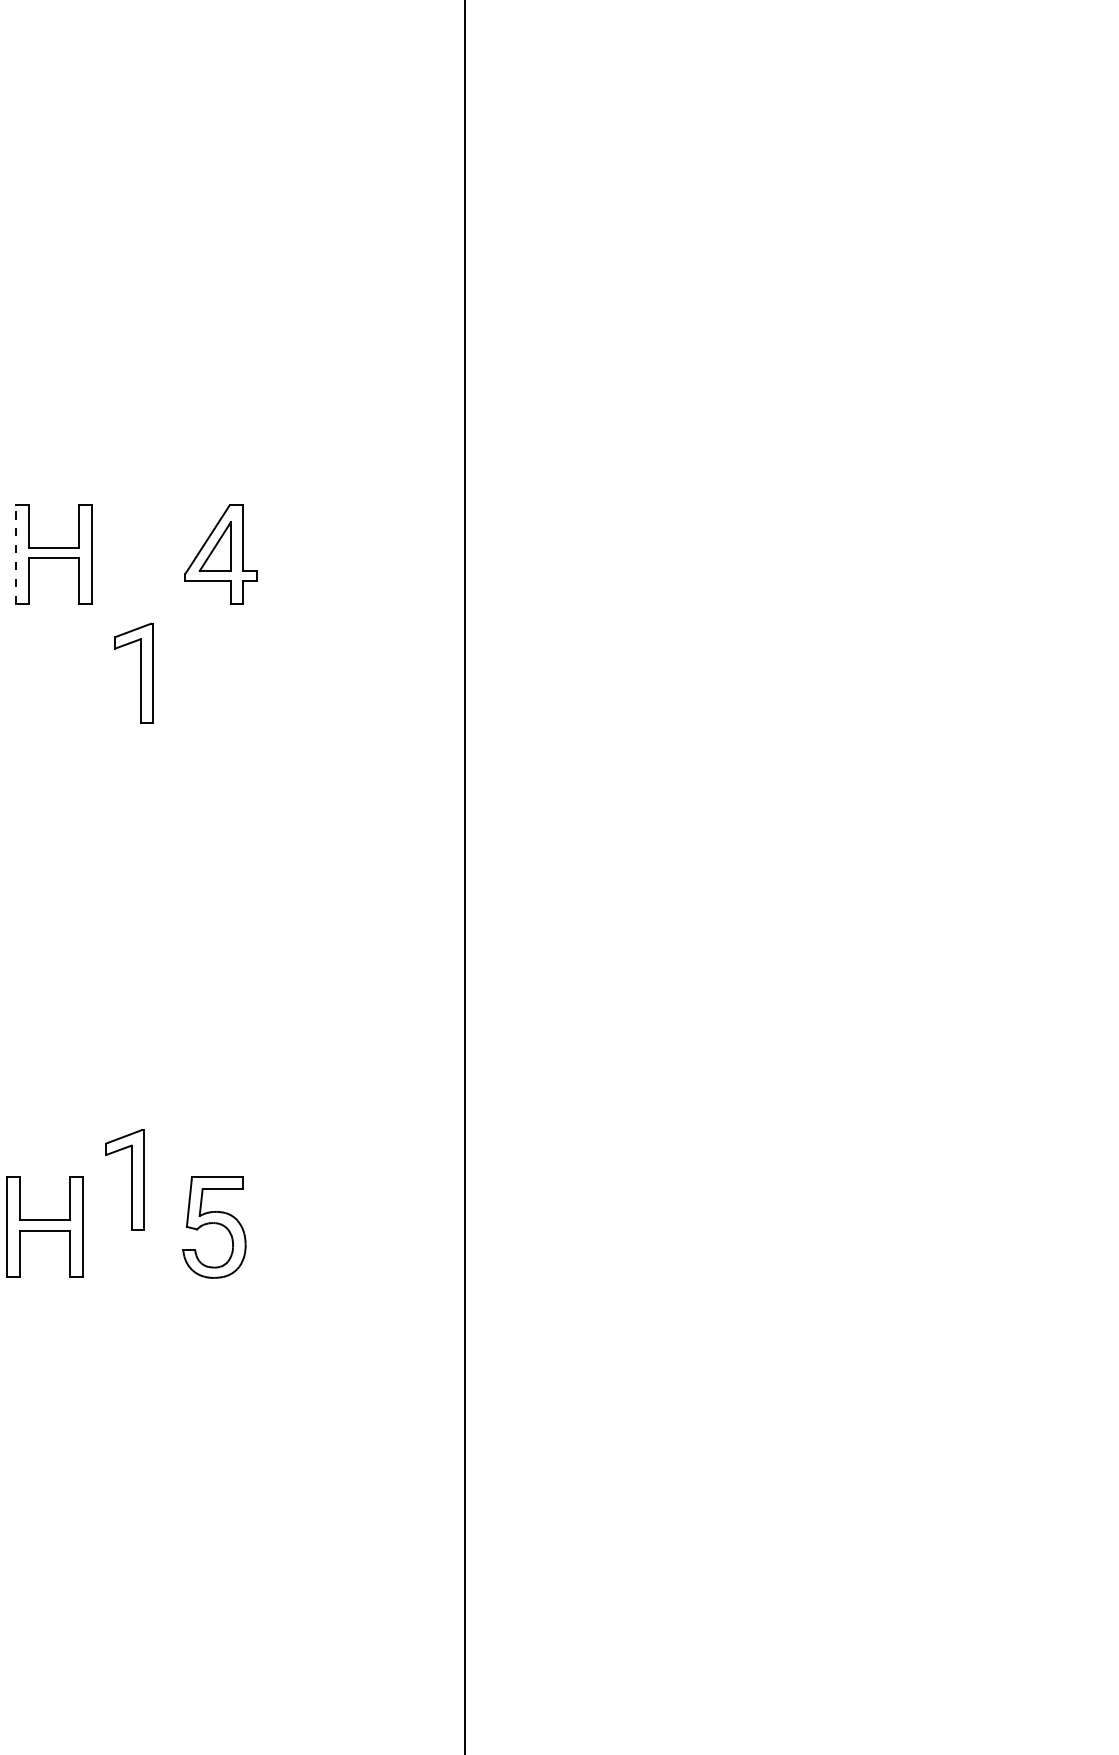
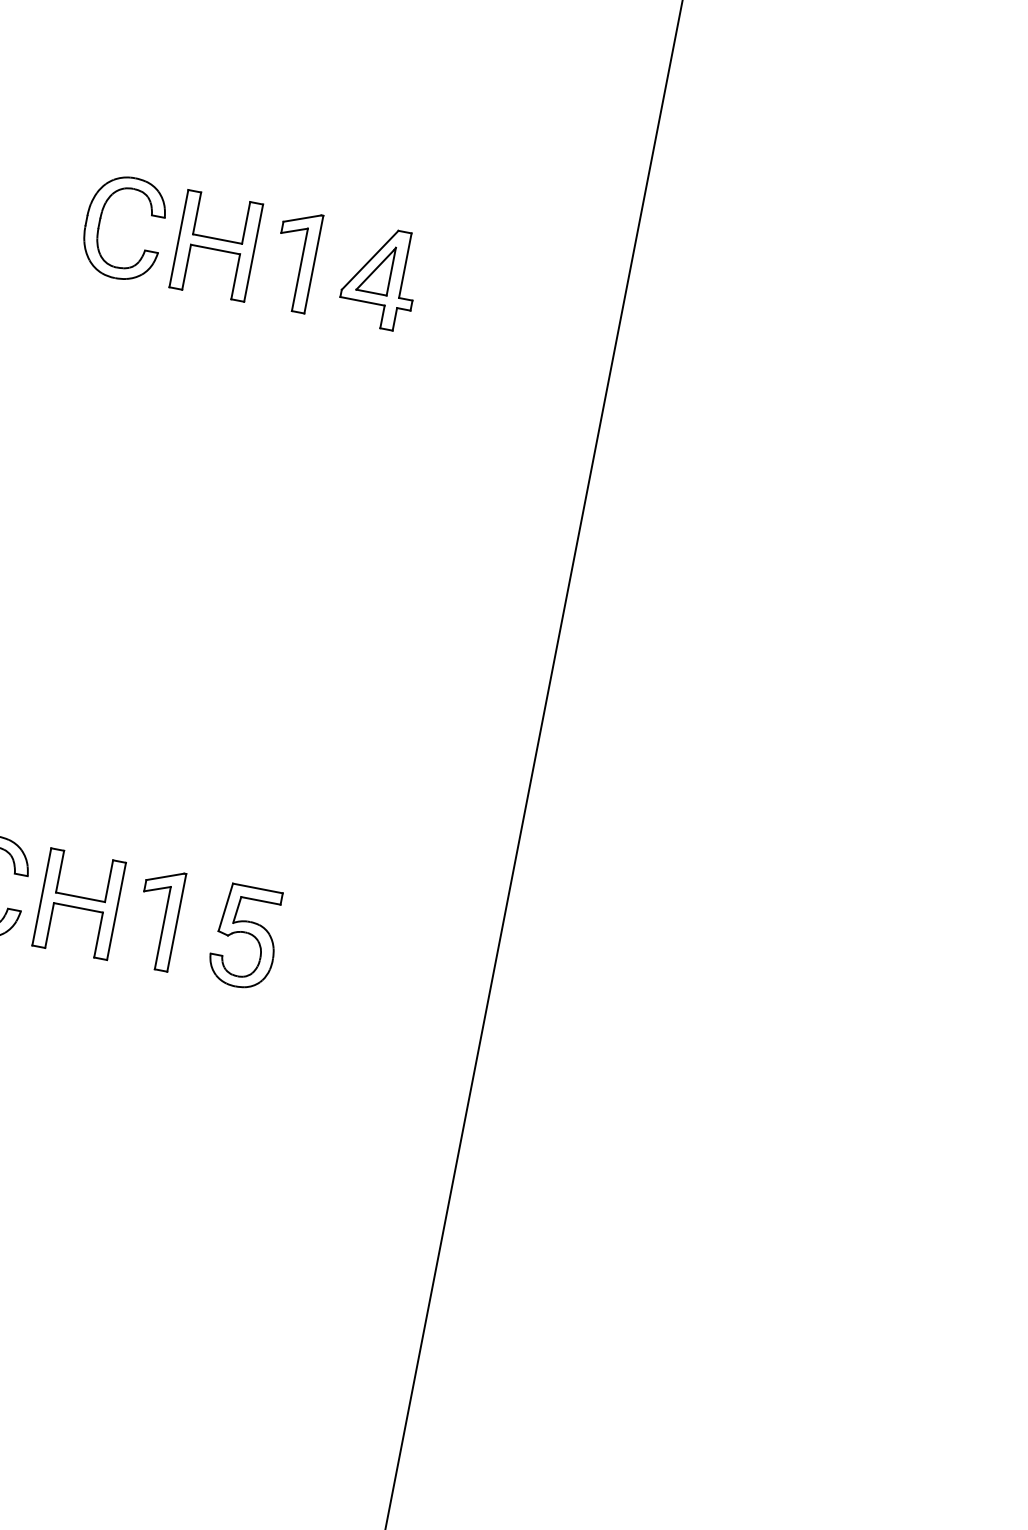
line: (15, 554) -> (178, 238), dashed -> solid
part: (140, 672) -> (301, 261), moved
part: (131, 1179) -> (164, 920), moved

